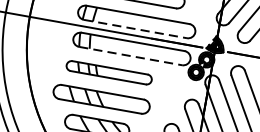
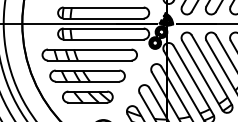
line: (136, 29) -> (104, 18), dashed -> solid
line: (131, 56) -> (104, 39), dashed -> solid
part: (109, 72) -> (89, 54), size x1.43

